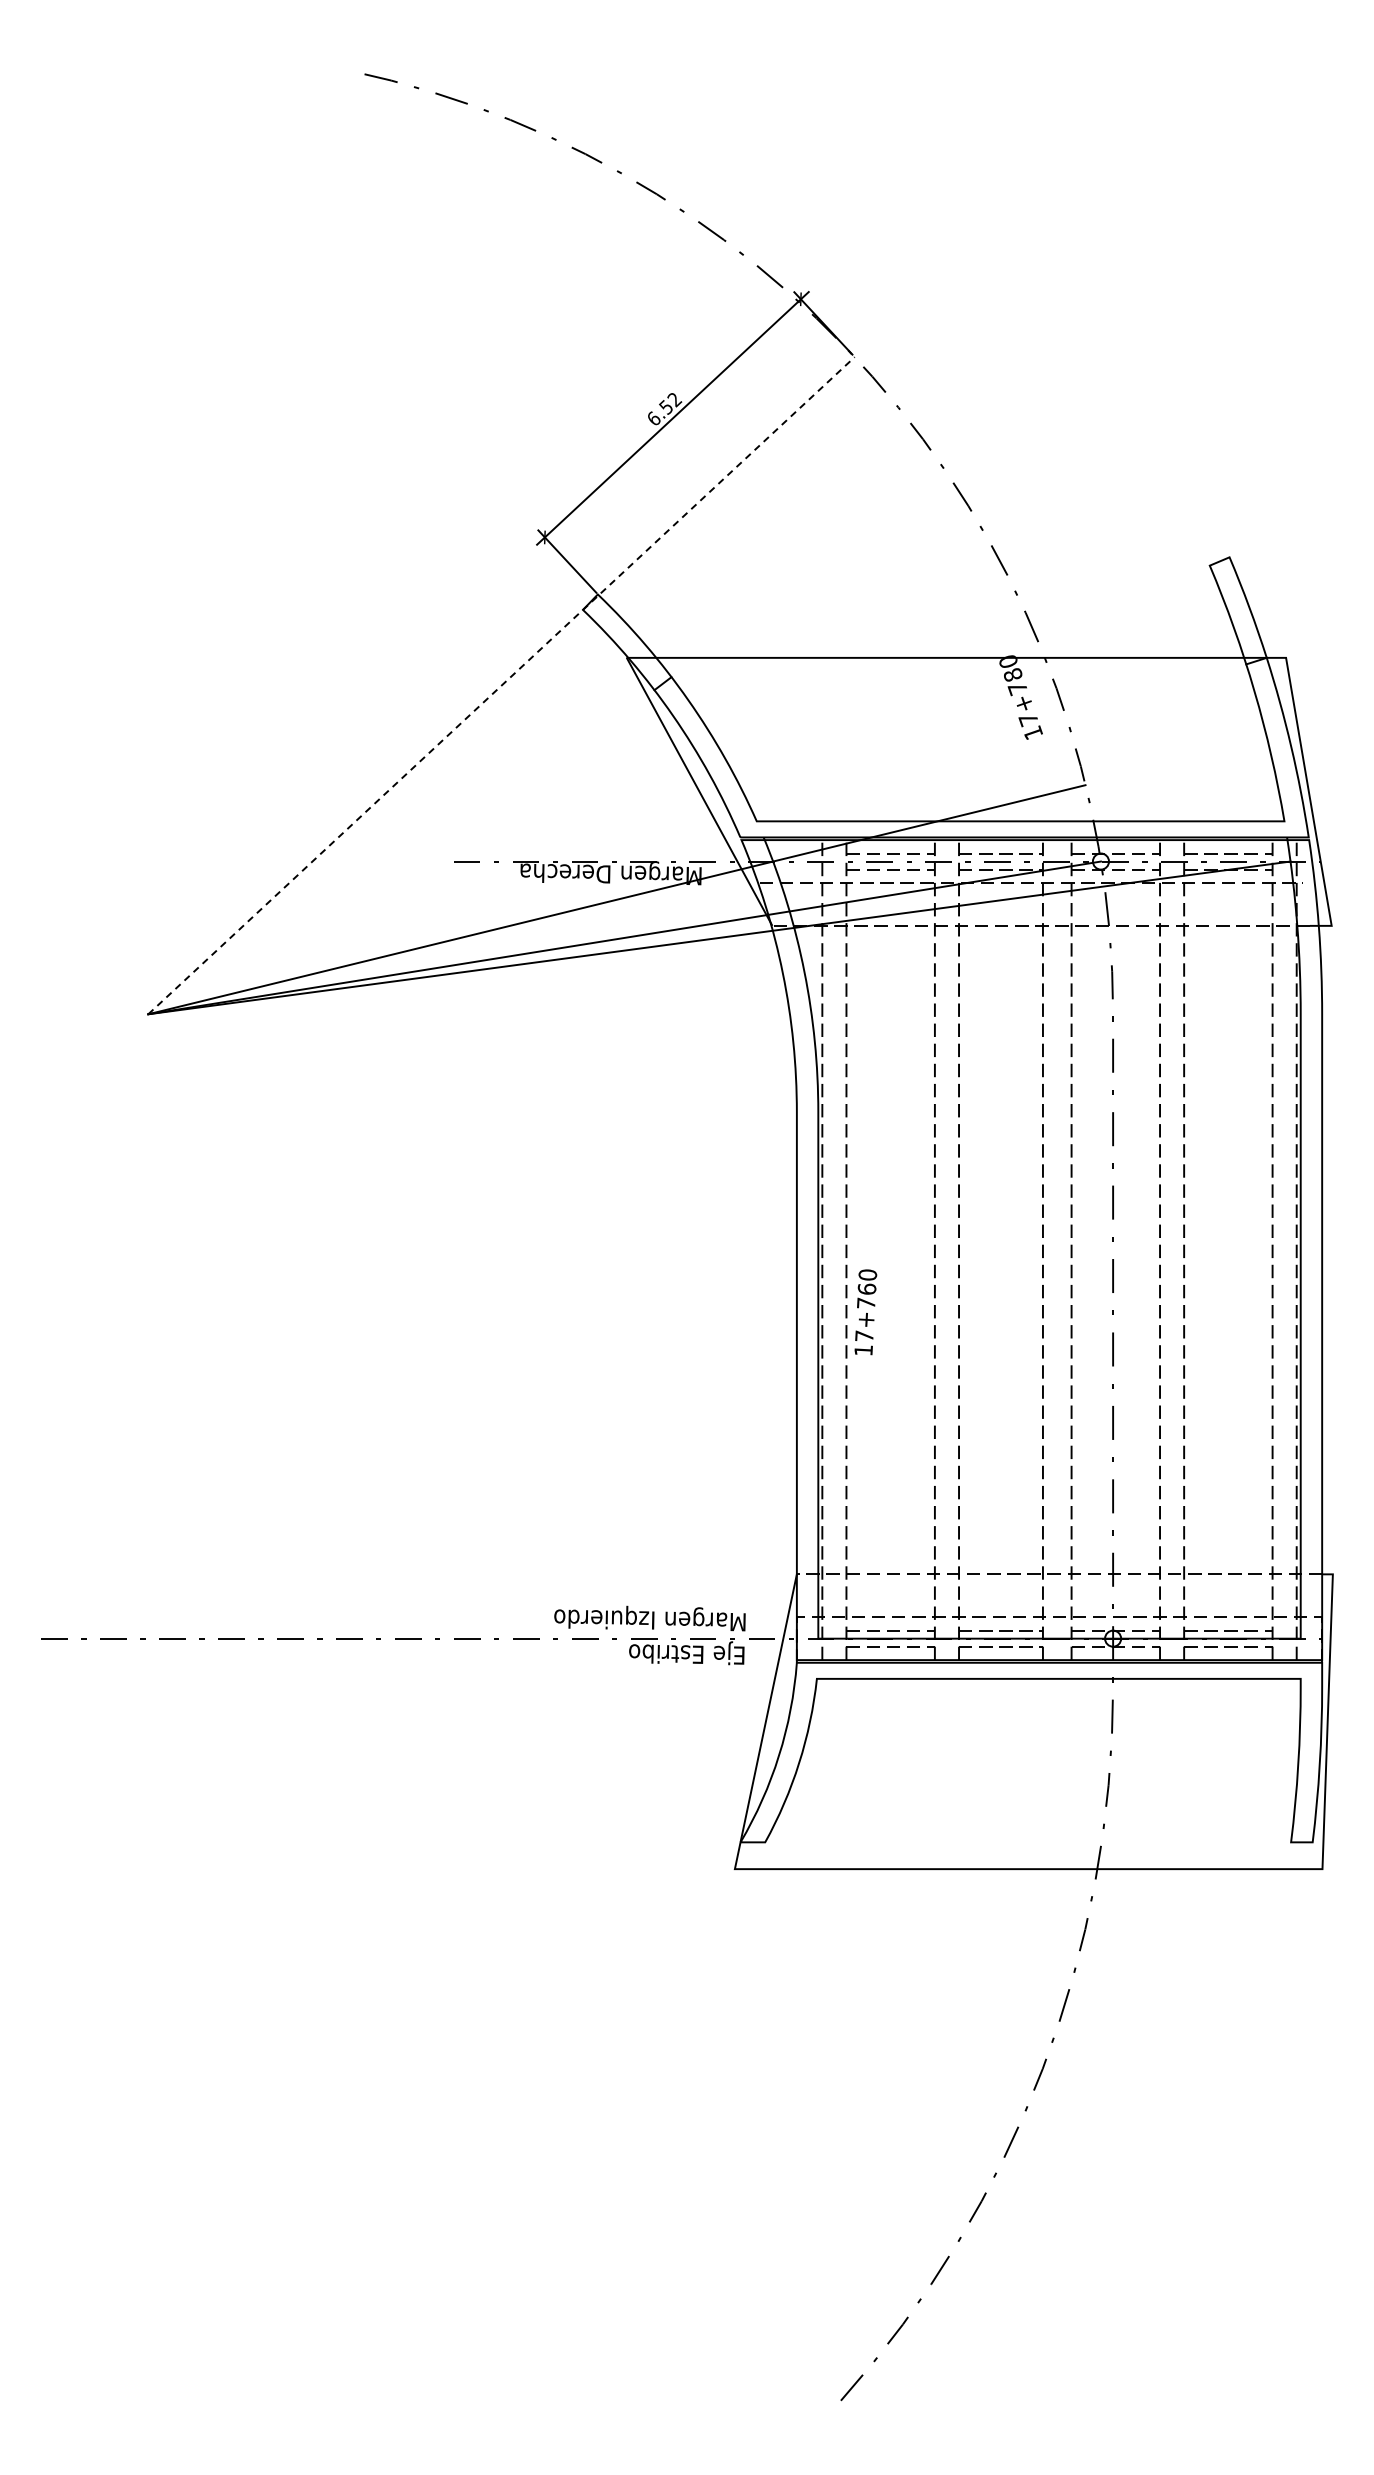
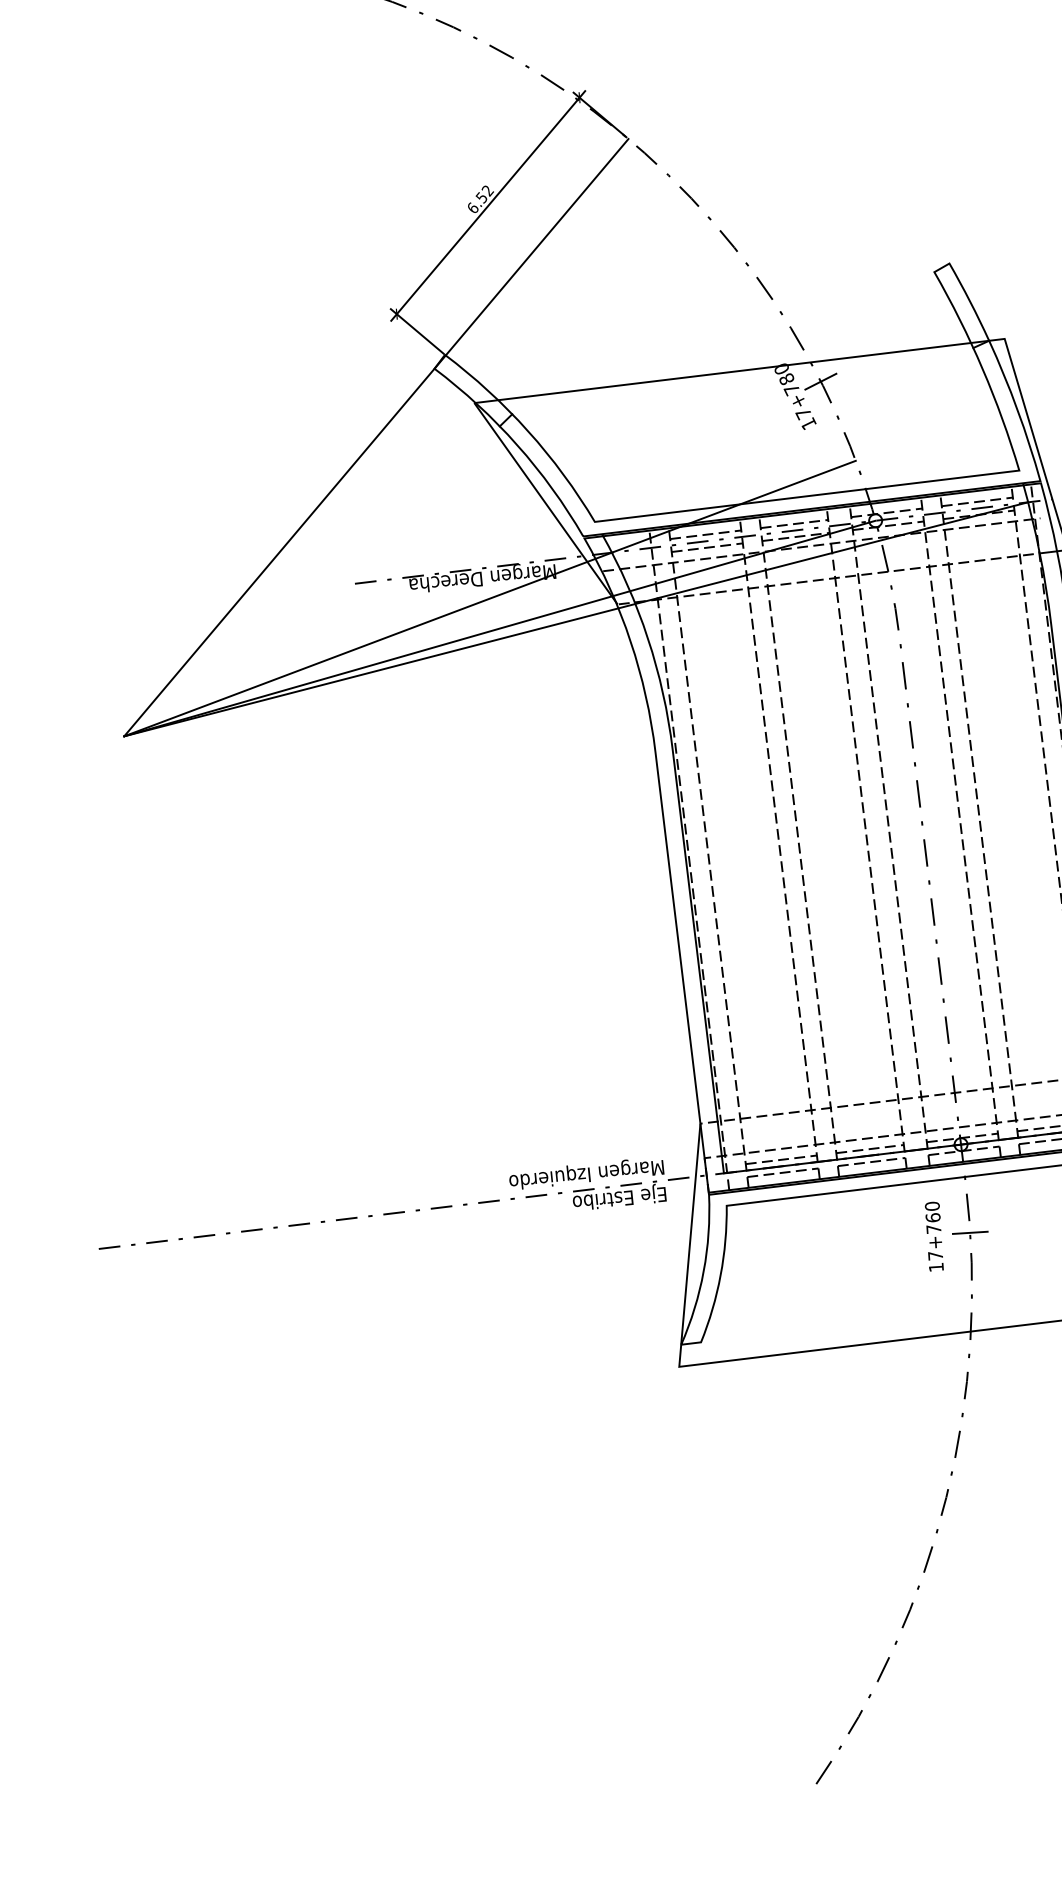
line: (1054, 682) -> (820, 381), added
line: (501, 685) -> (376, 437), dashed -> solid
text: (865, 1312) -> (934, 1236), moved
line: (1110, 1747) -> (969, 1232), added

